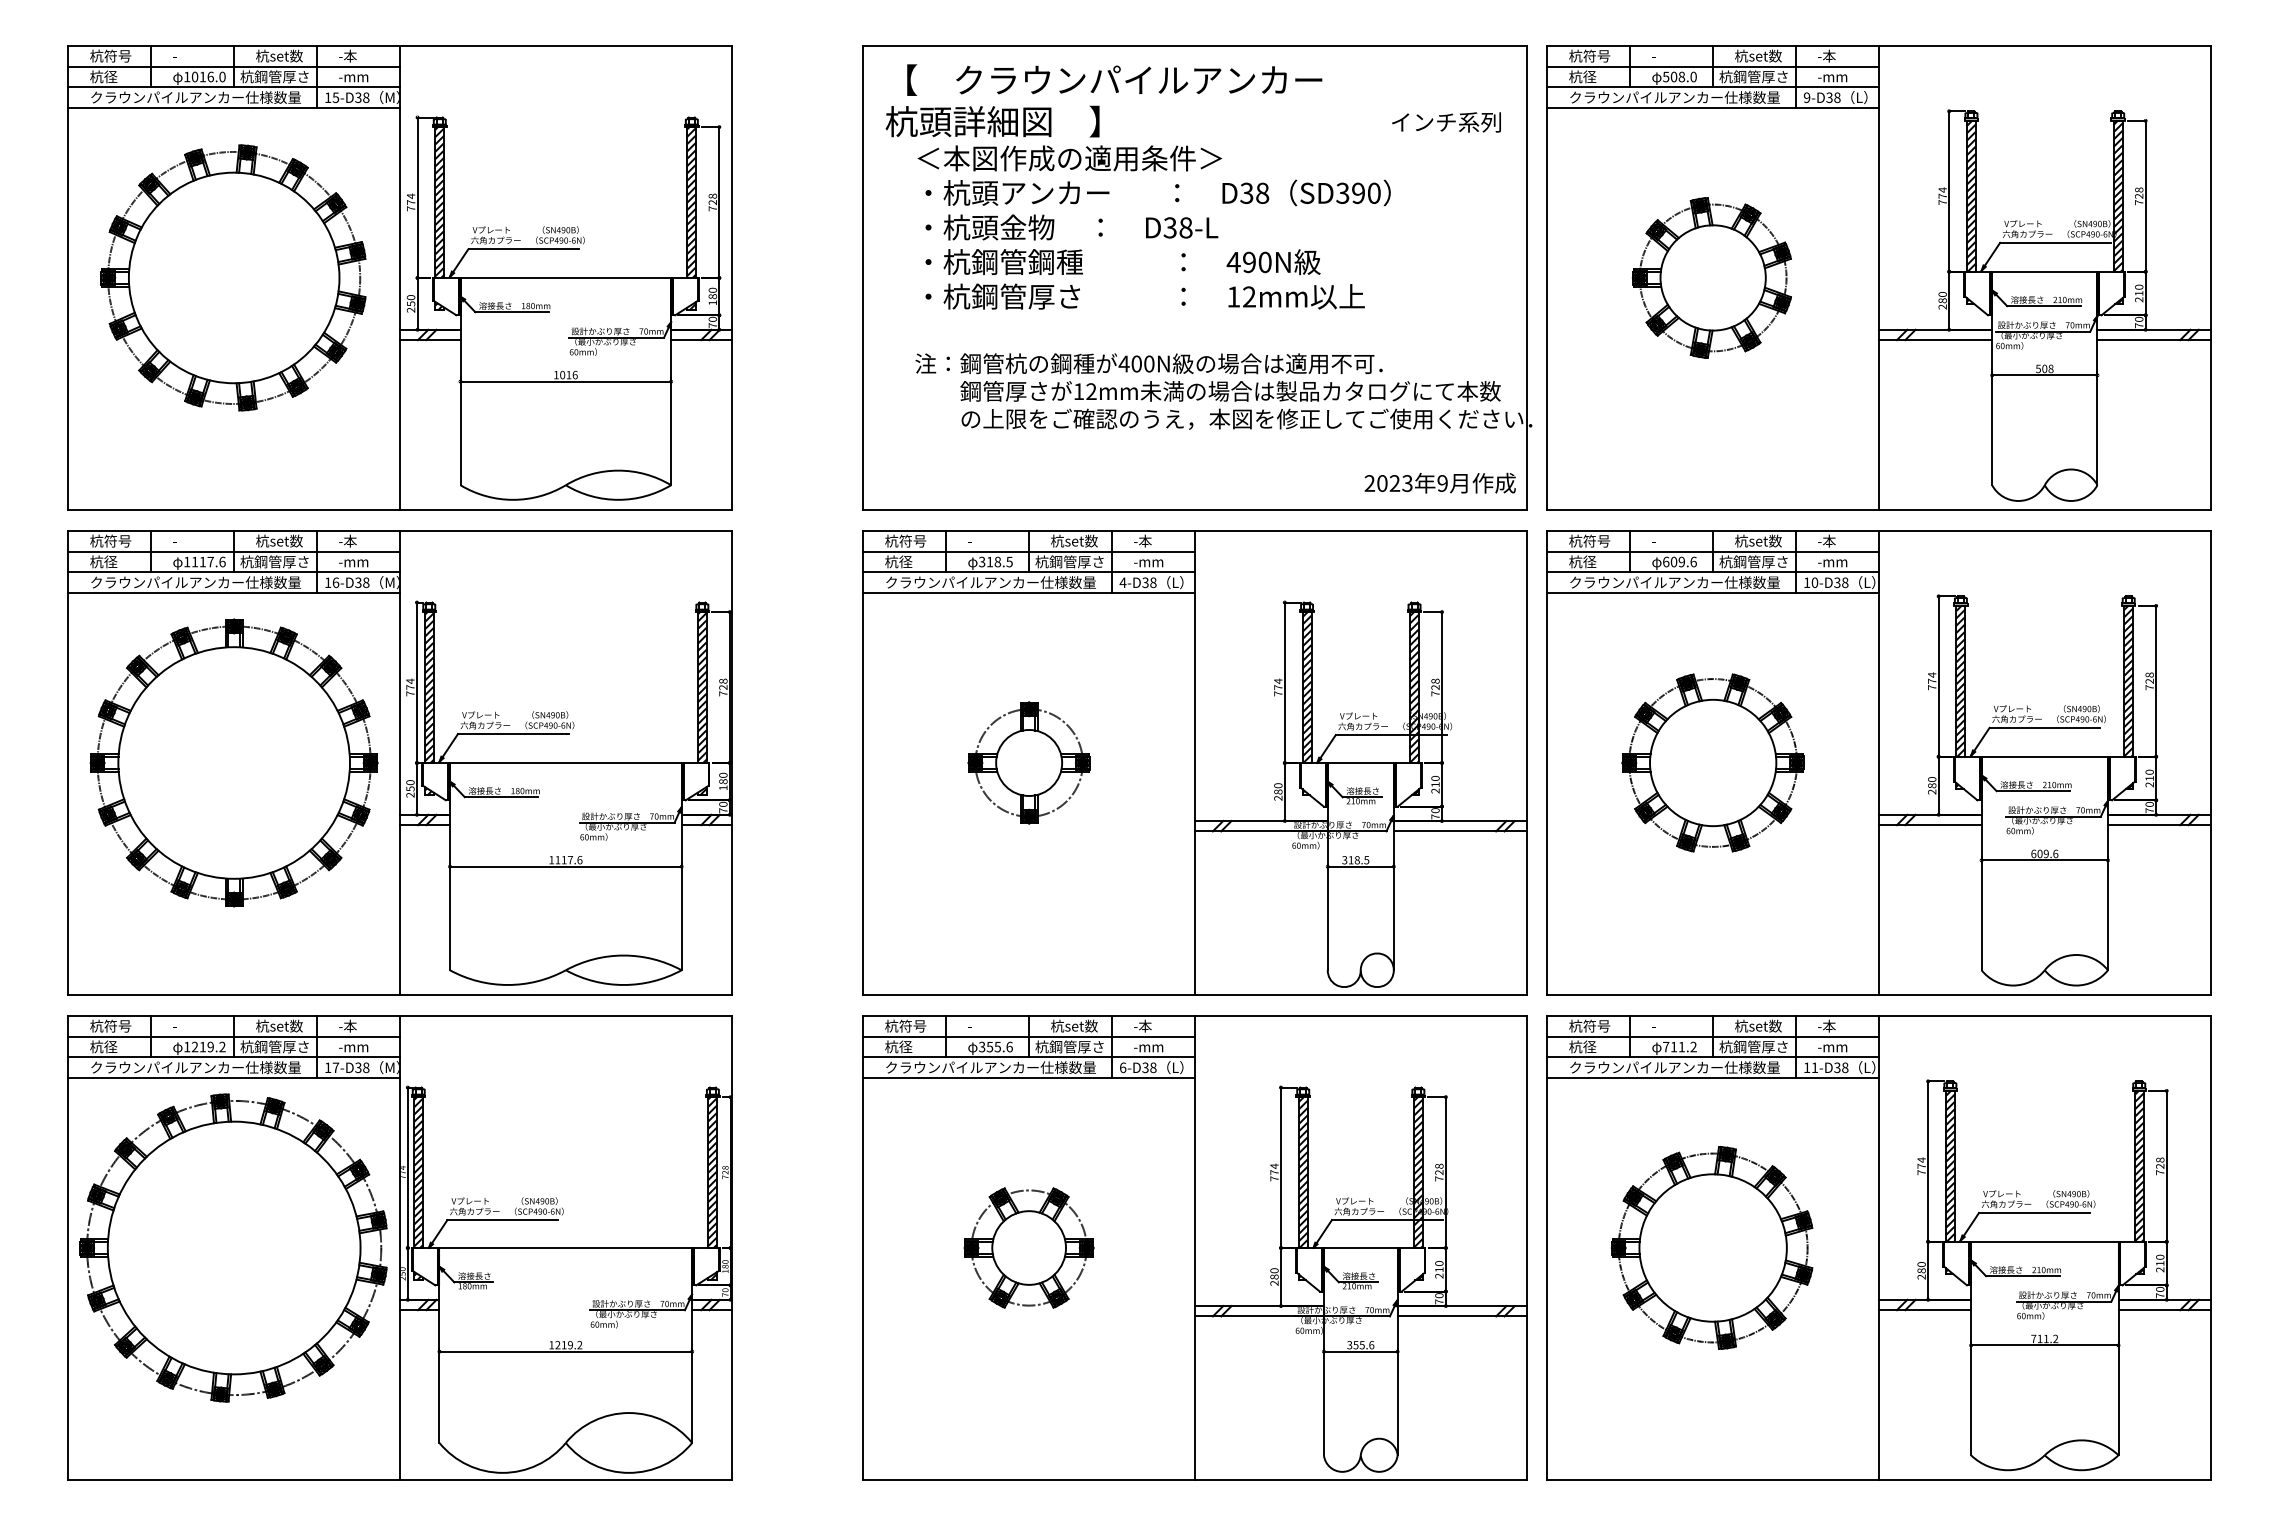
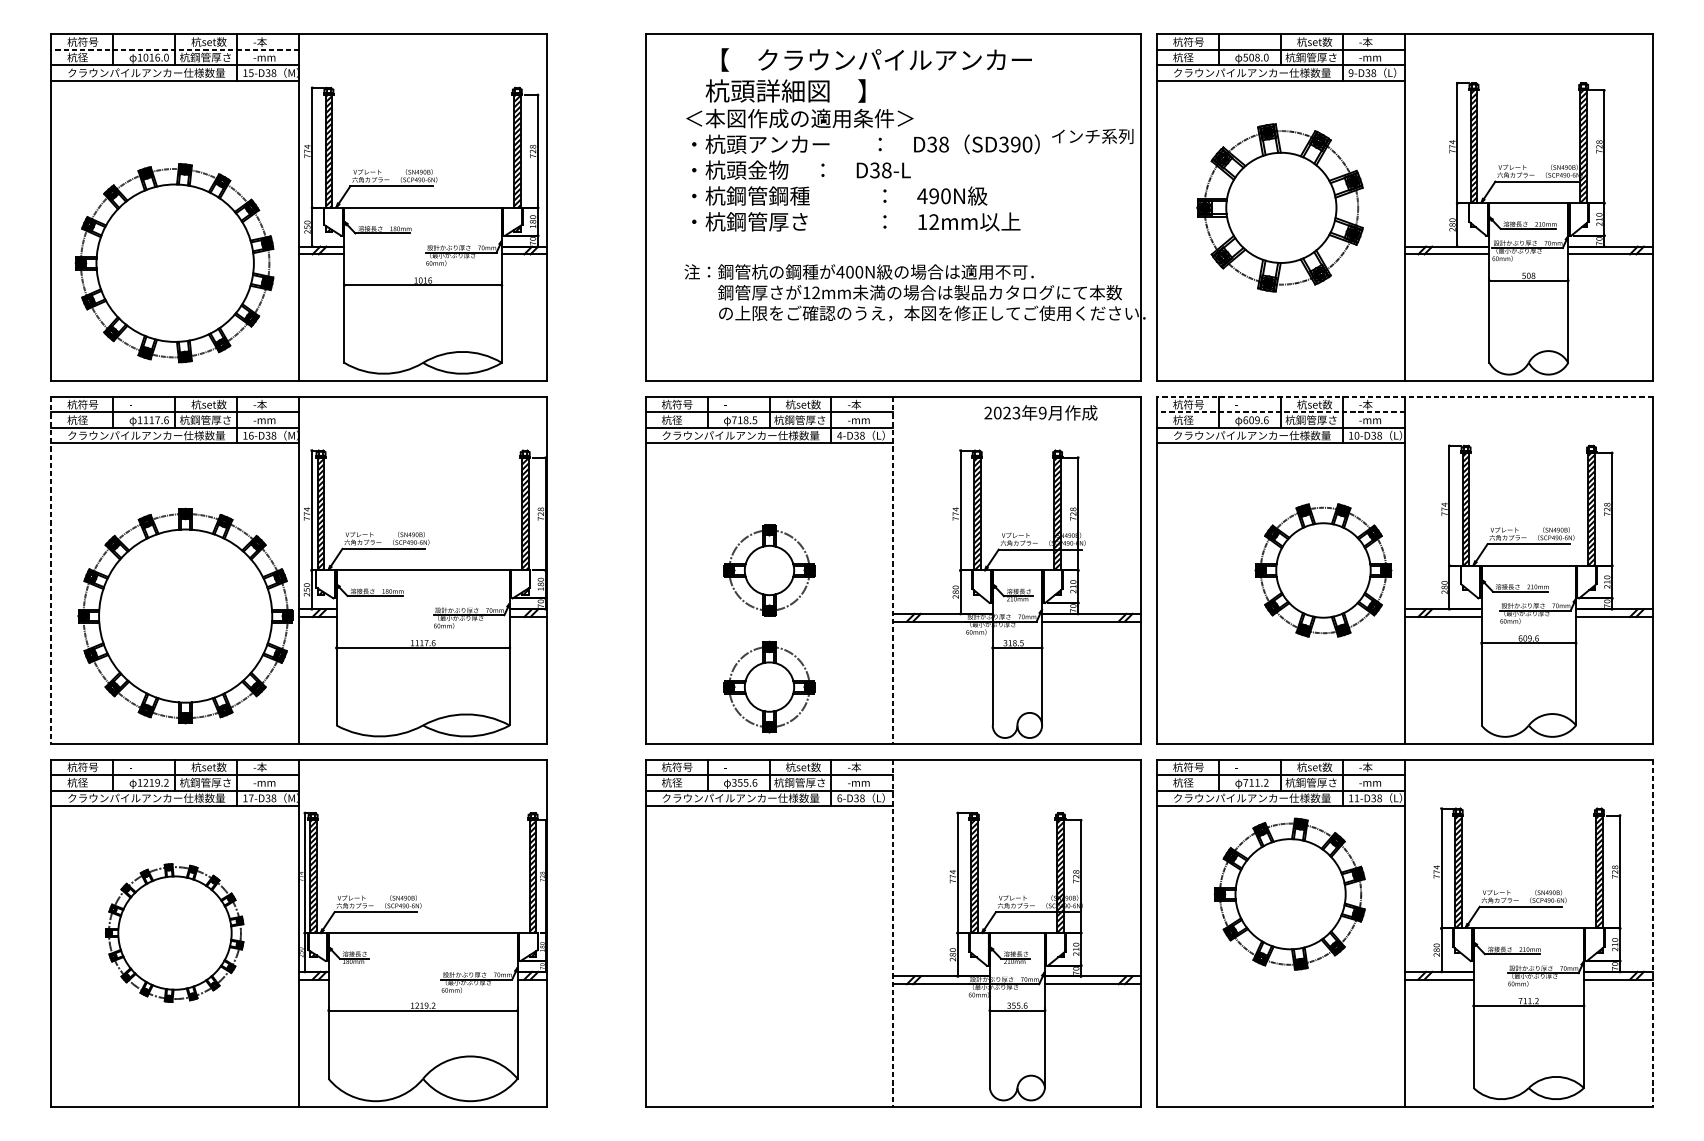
line: (234, 66) -> (175, 49), solid -> dashed
text: (1103, 100) -> (868, 75), moved
text: (1446, 122) -> (1092, 136), moved
part: (233, 277) -> (174, 262), moved
part: (1711, 277) -> (1279, 207), size x1.4
text: (1439, 482) -> (1040, 412), moved
line: (1878, 530) -> (1404, 396), solid -> dashed
line: (1713, 551) -> (1281, 412), solid -> dashed
text: (982, 561) -> (734, 419), 318.5 -> 718.5
part: (233, 762) -> (185, 615), moved
part: (1712, 762) -> (1322, 570), moved
line: (68, 763) -> (51, 570), solid -> dashed
line: (1194, 763) -> (893, 570), solid -> dashed
part: (1028, 918) -> (769, 686), added
part: (233, 1247) -> (174, 932), size x0.6
part: (1028, 1247) -> (769, 932), removed
part: (1711, 1247) -> (1289, 893), moved
line: (1194, 1248) -> (893, 933), solid -> dashed
line: (2210, 1248) -> (1652, 933), solid -> dashed

